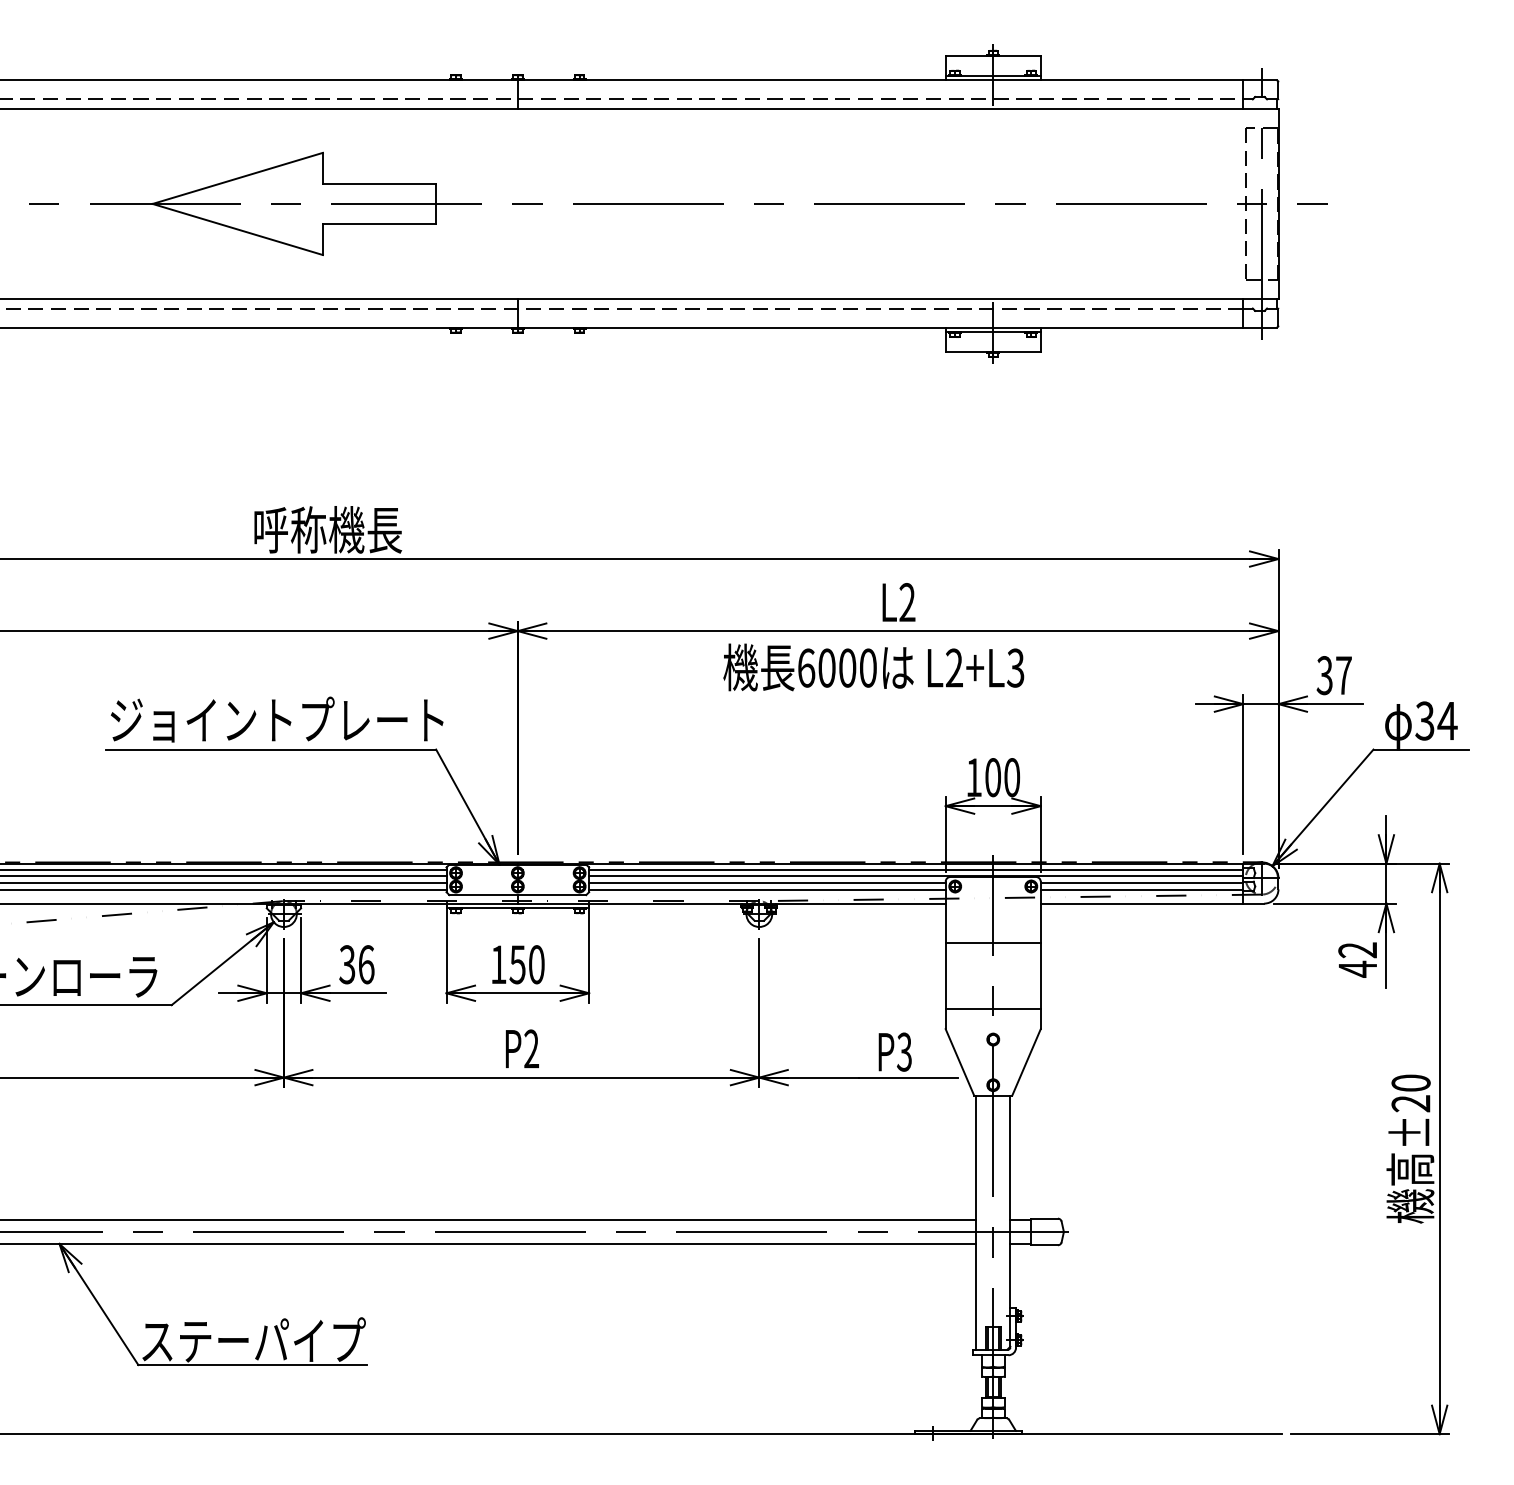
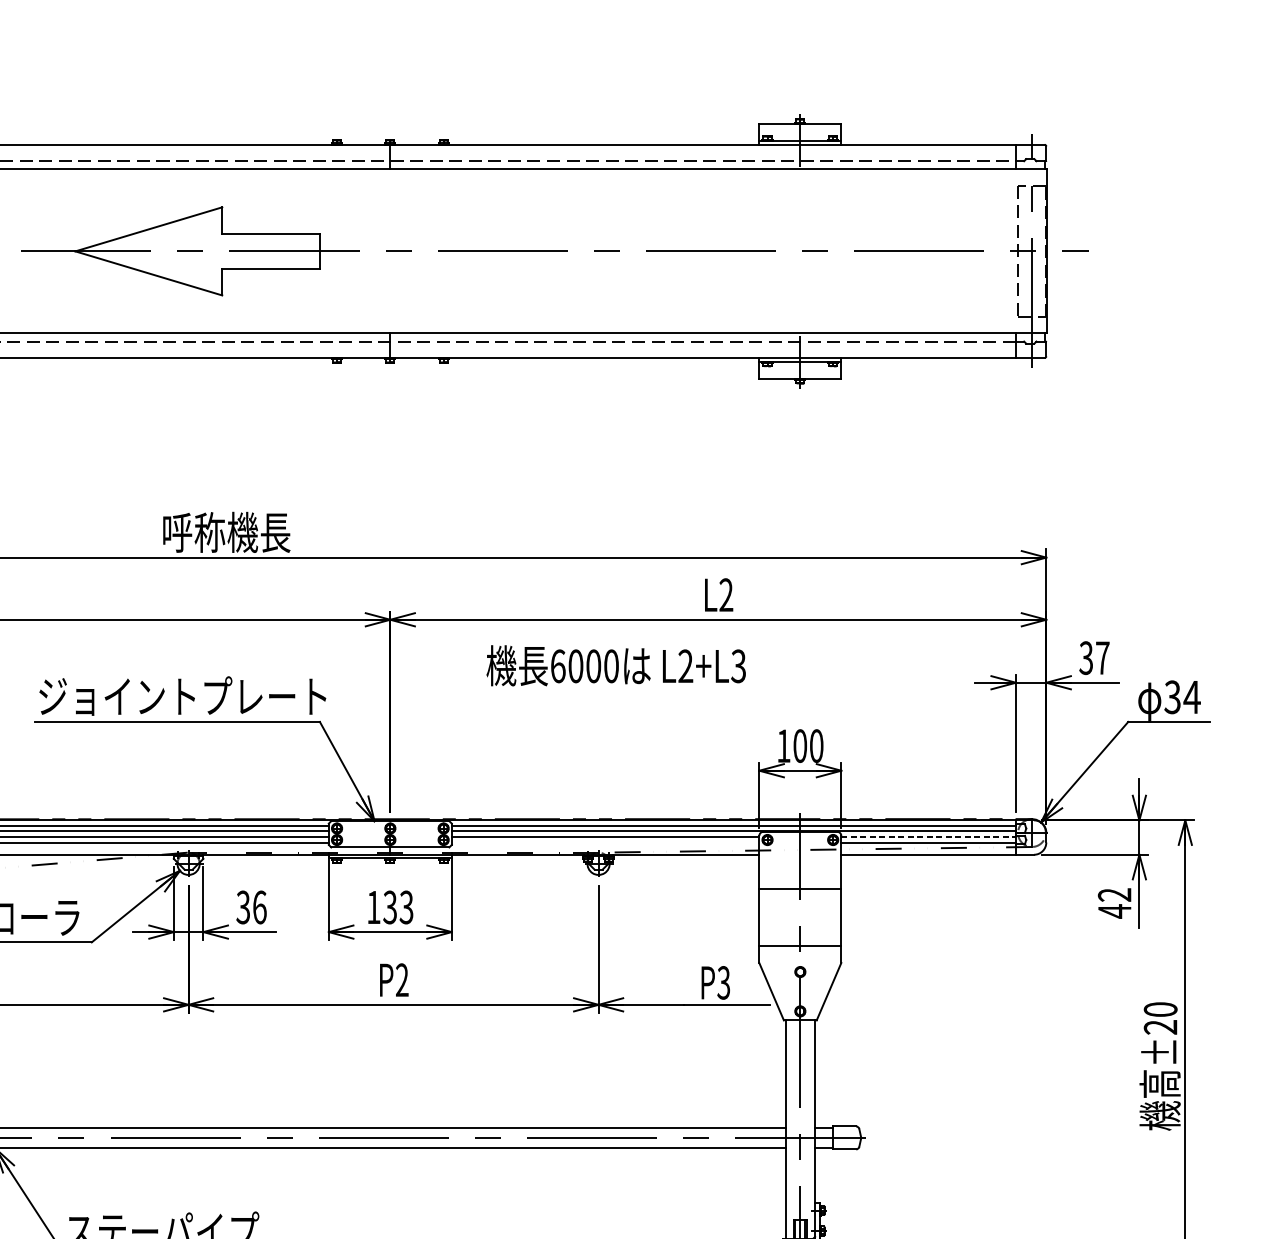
text: (873, 667) -> (616, 665), moved
line: (1142, 883) -> (929, 837), solid -> dashed
line: (767, 889) -> (605, 842), removed
text: (526, 964) -> (397, 907), 150 -> 133

